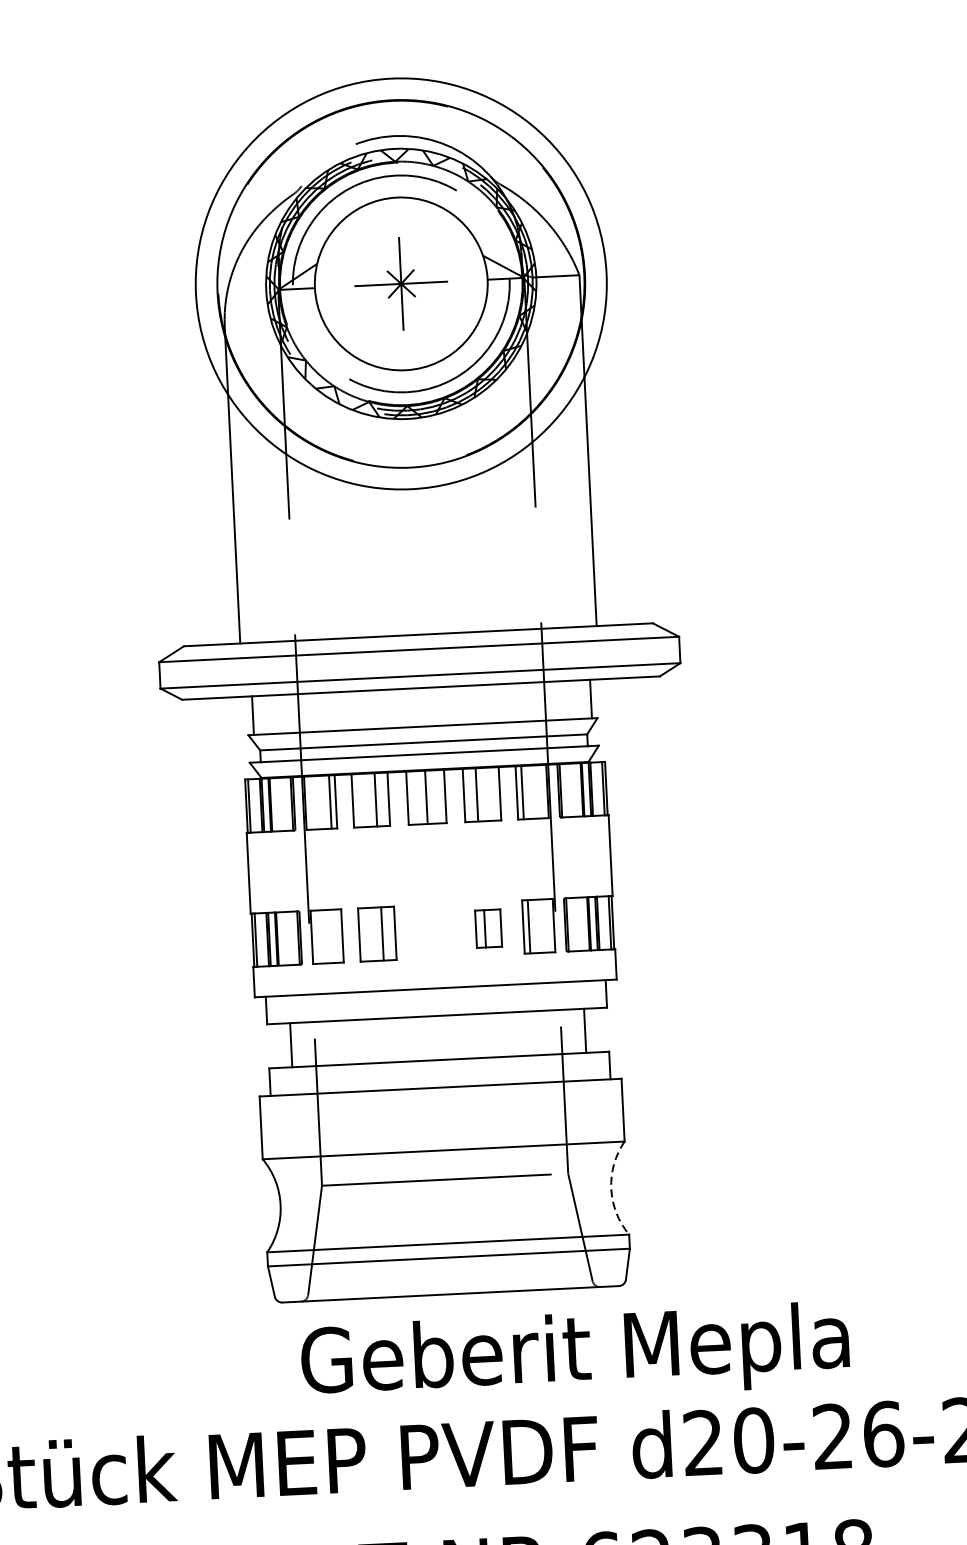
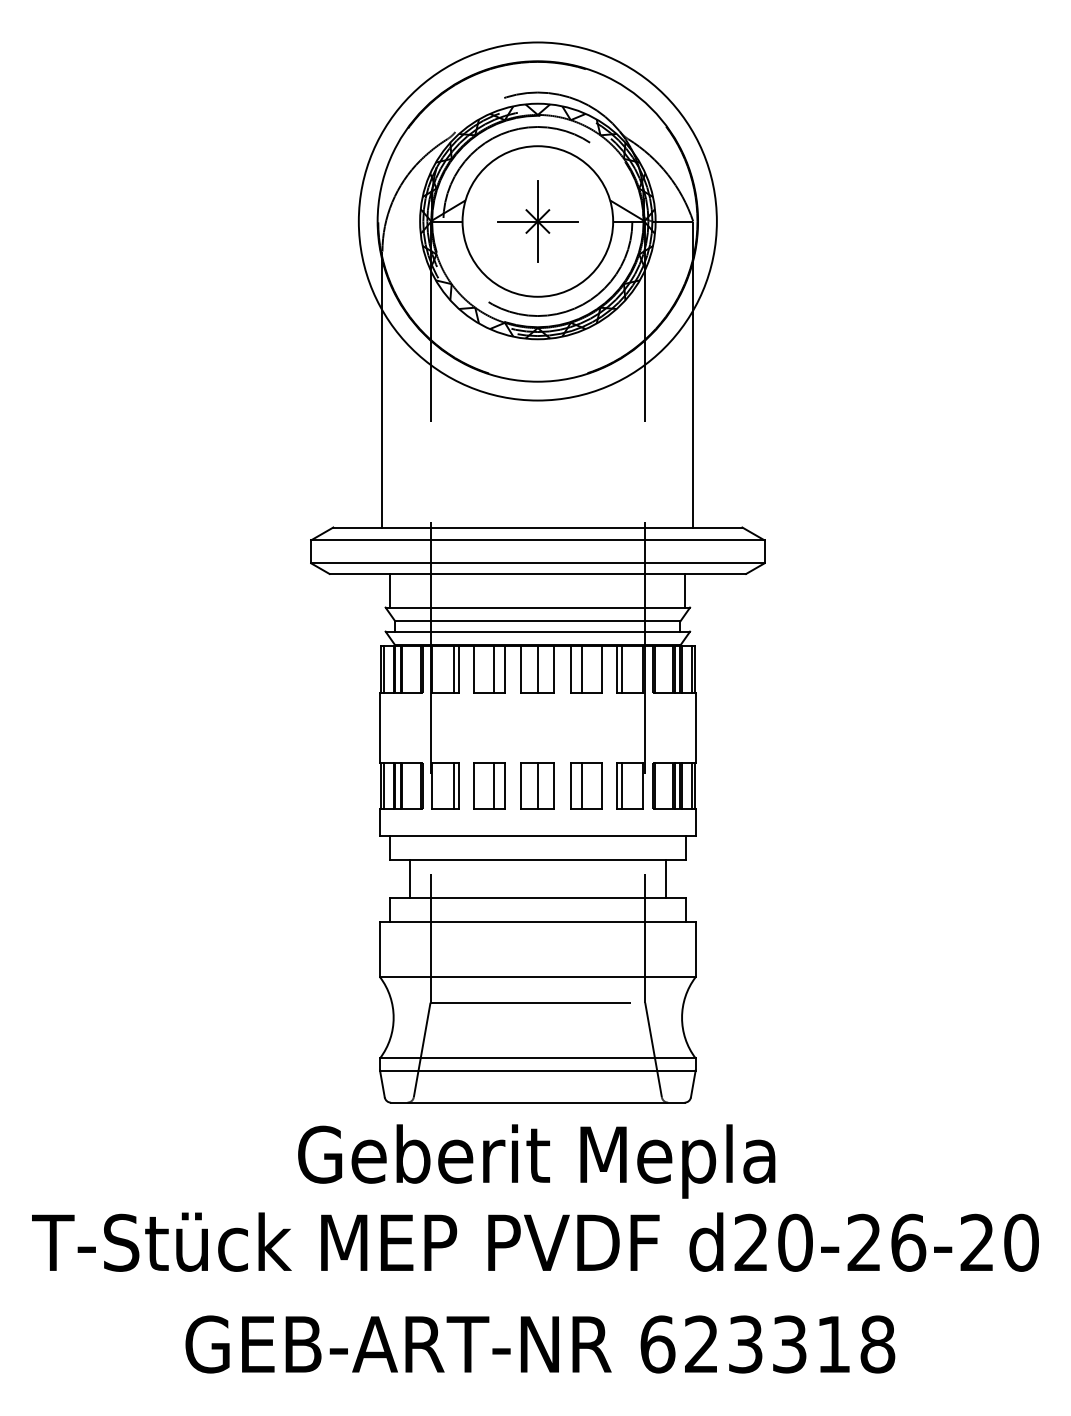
part: (488, 927) -> (586, 785), size x1.43
part: (432, 930) -> (537, 785), added
line: (337, 936) -> (454, 786), added
arc: (611, 1188) -> (682, 1017), dashed -> solid
text: (575, 1355) -> (536, 1161), moved

